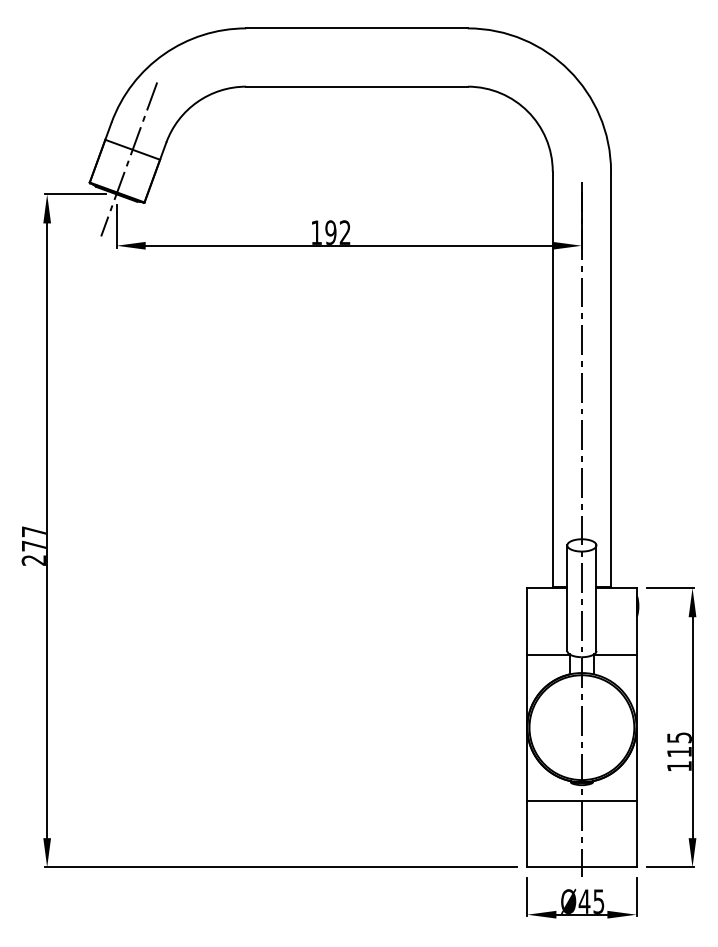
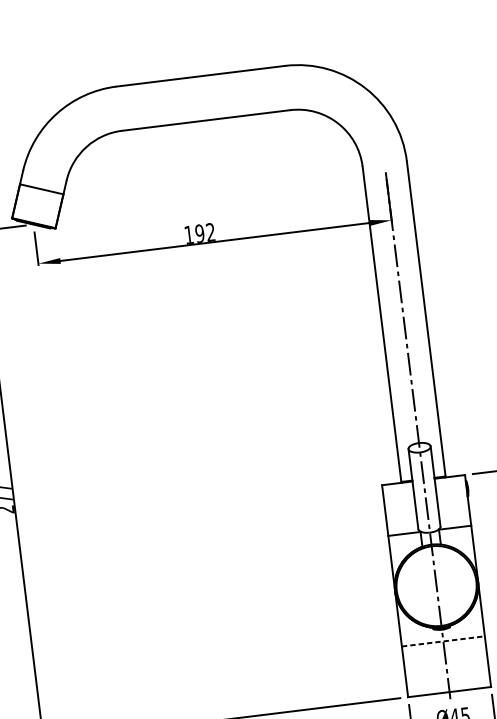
line: (129, 159) -> (40, 196), removed
line: (581, 800) -> (443, 641), solid -> dashed

